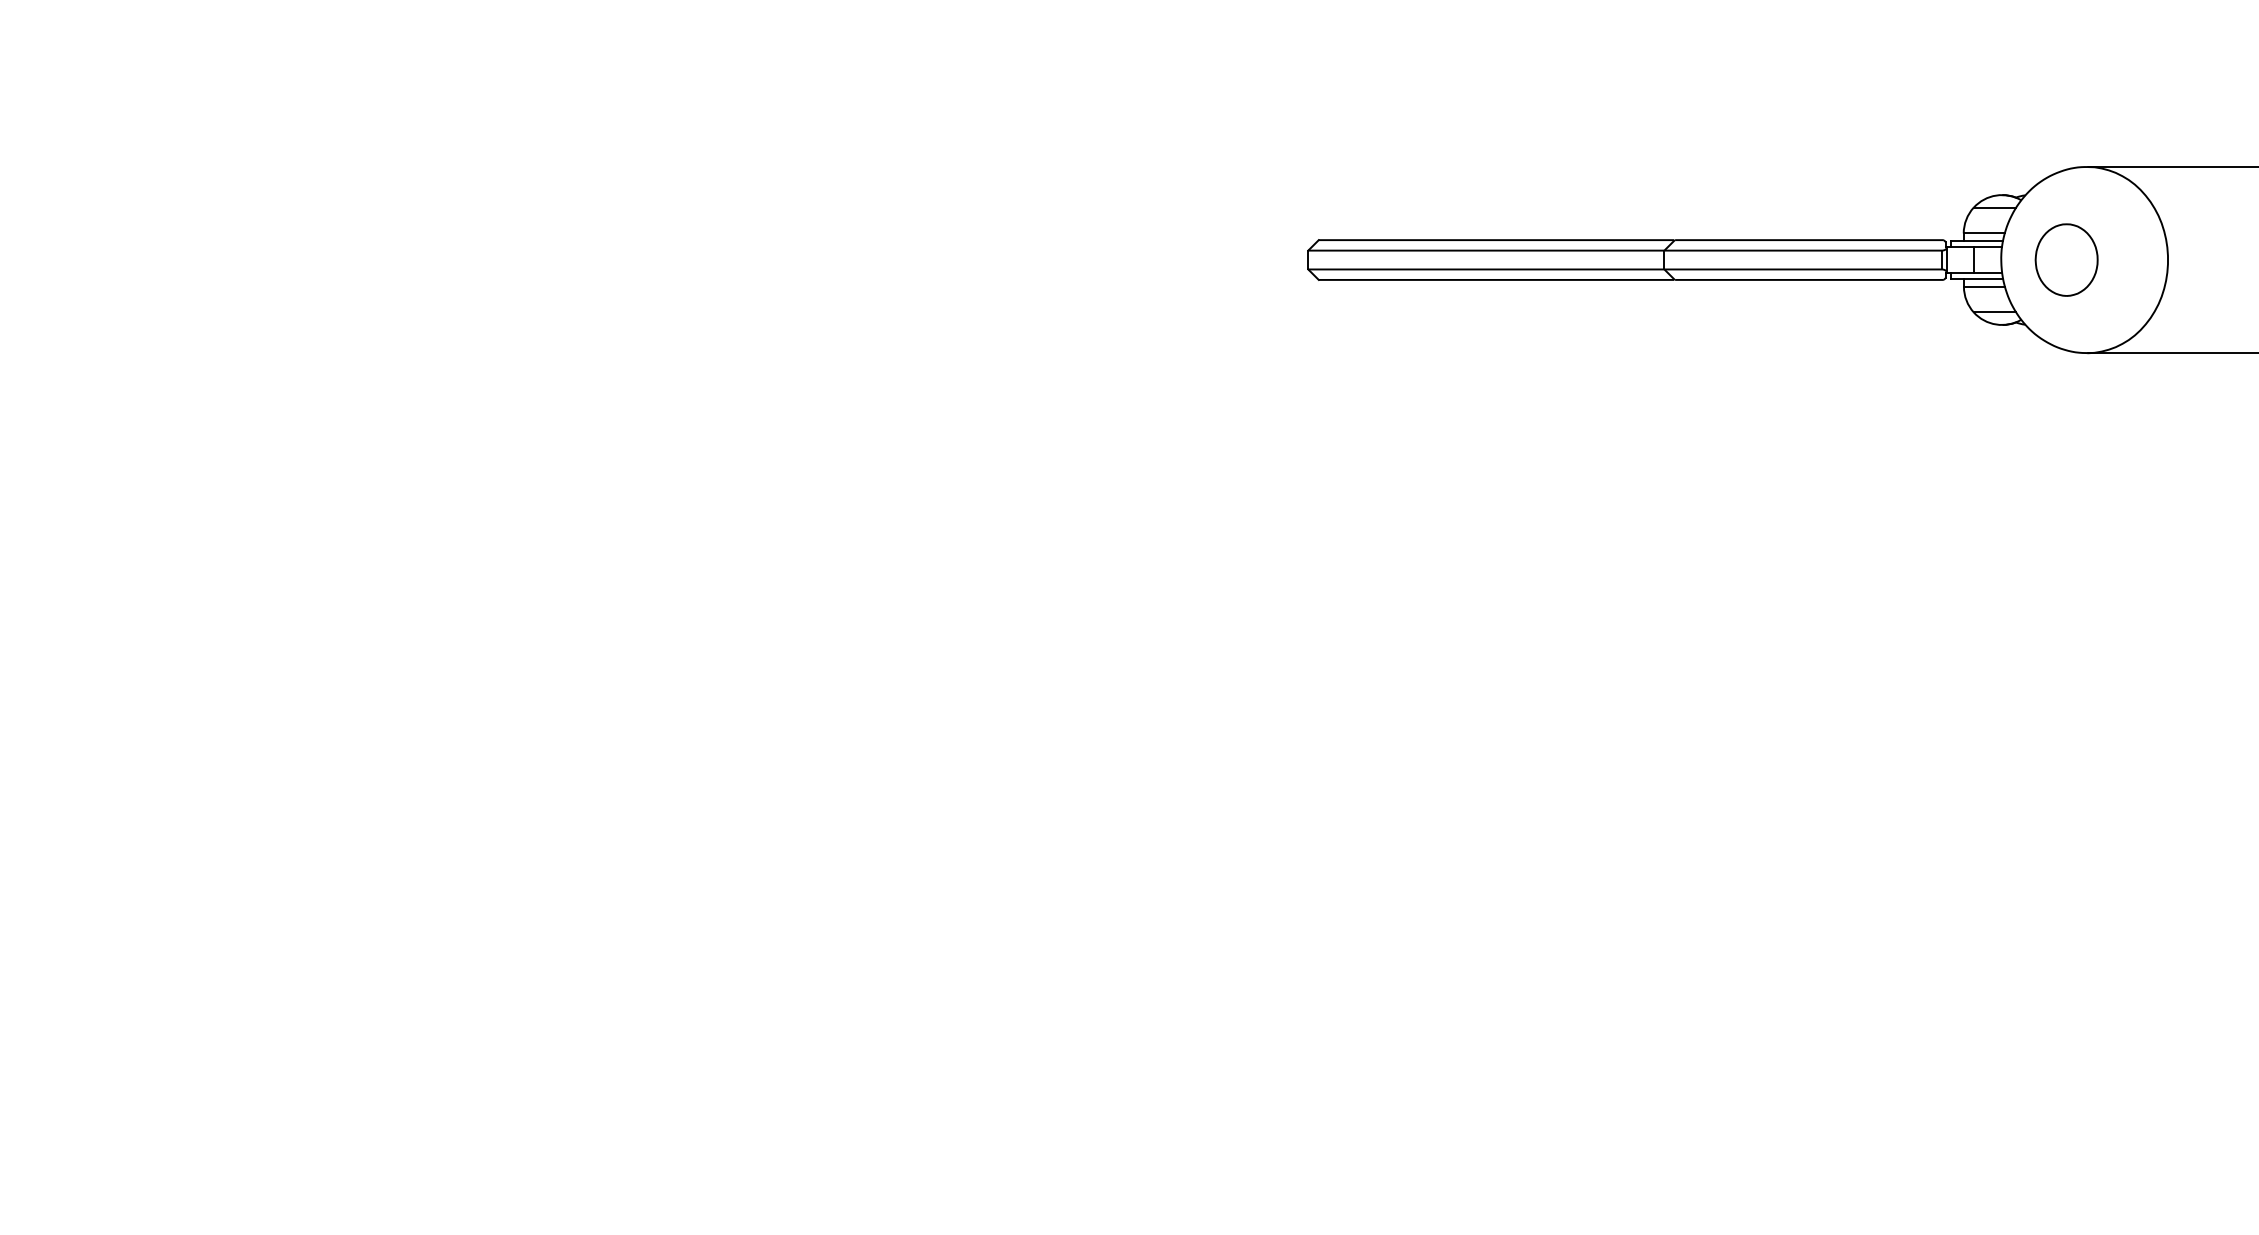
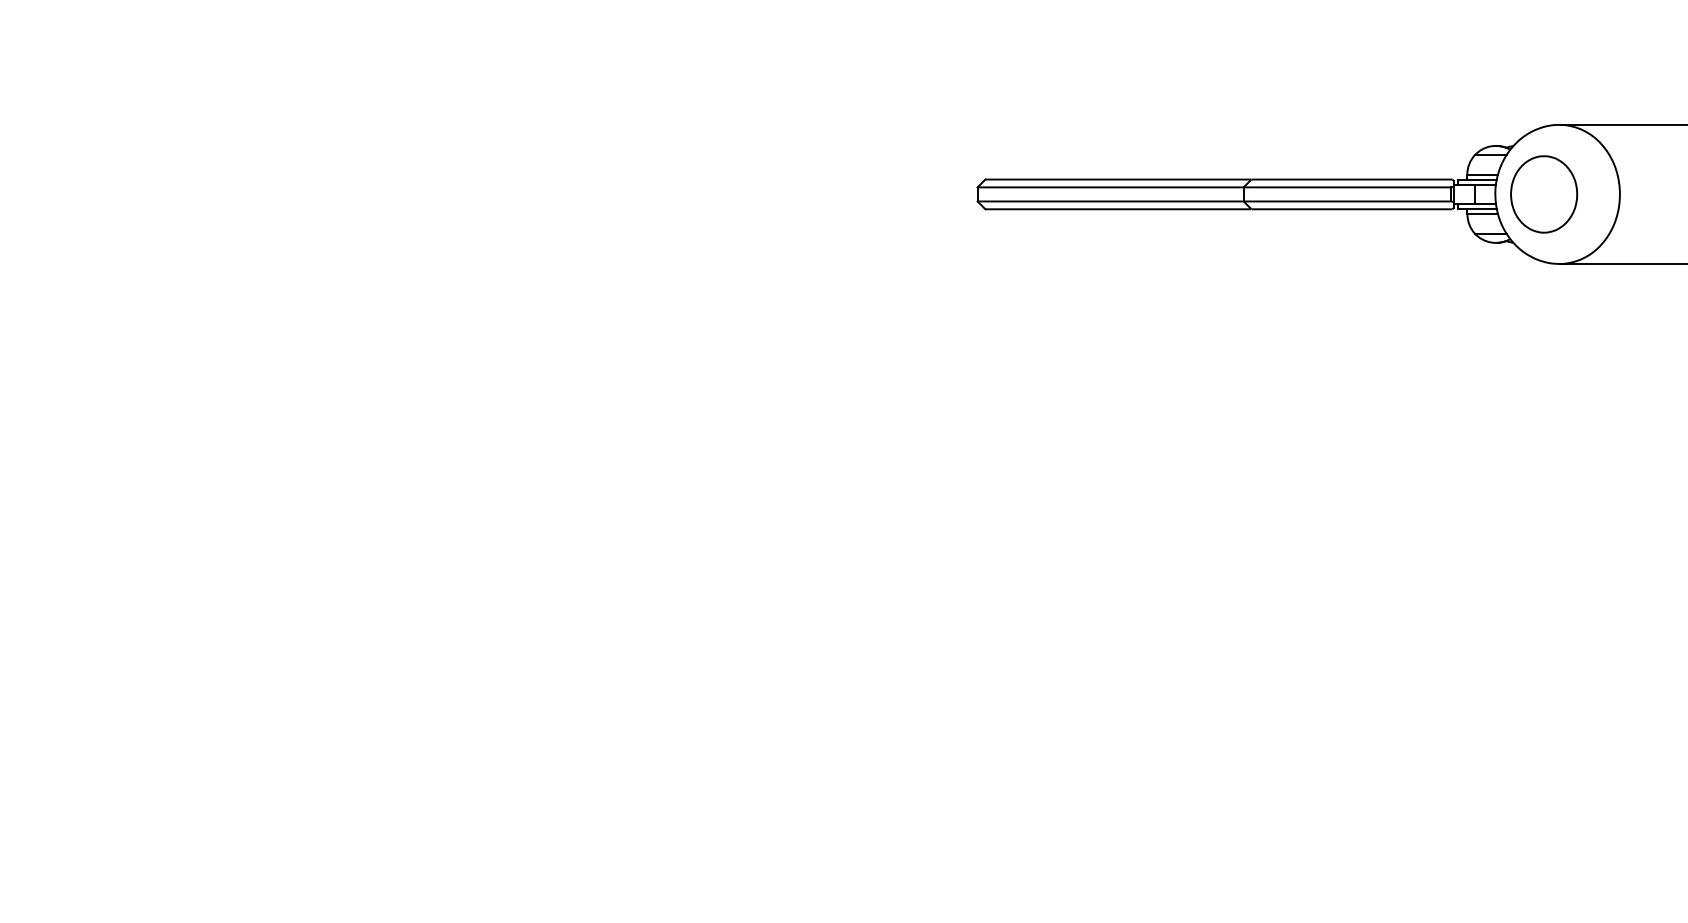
part: (2067, 260) -> (1544, 194), size x1.43

